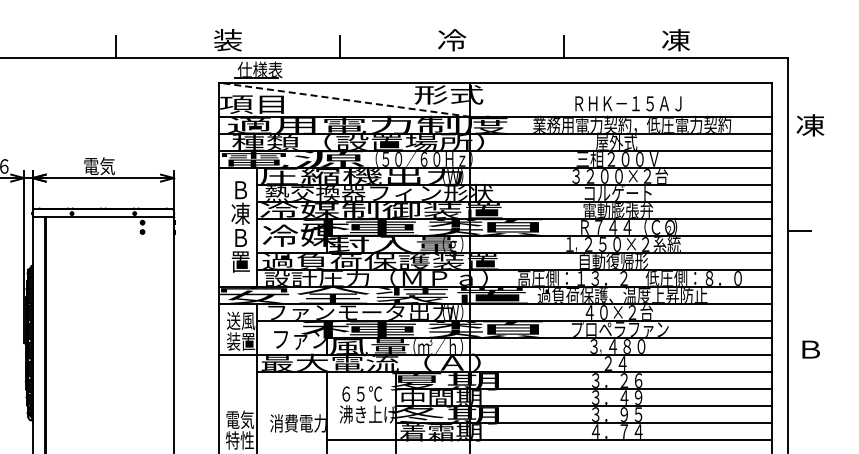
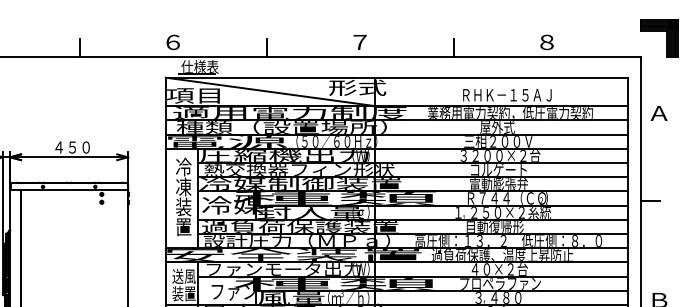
part: (810, 27) -> (659, 31), added
text: (227, 40) -> (172, 42), 装 -> ６
text: (452, 40) -> (360, 42), 冷 -> ７
text: (675, 40) -> (546, 42), 凍 -> ８
line: (344, 99) -> (270, 91), dashed -> solid
text: (810, 125) -> (659, 113), 凍 -> Ａ
text: (106, 166) -> (71, 147), 電気 -> ４５０
text: (240, 189) -> (183, 166), Ｂ -> 冷
text: (240, 237) -> (183, 206), Ｂ -> 装

